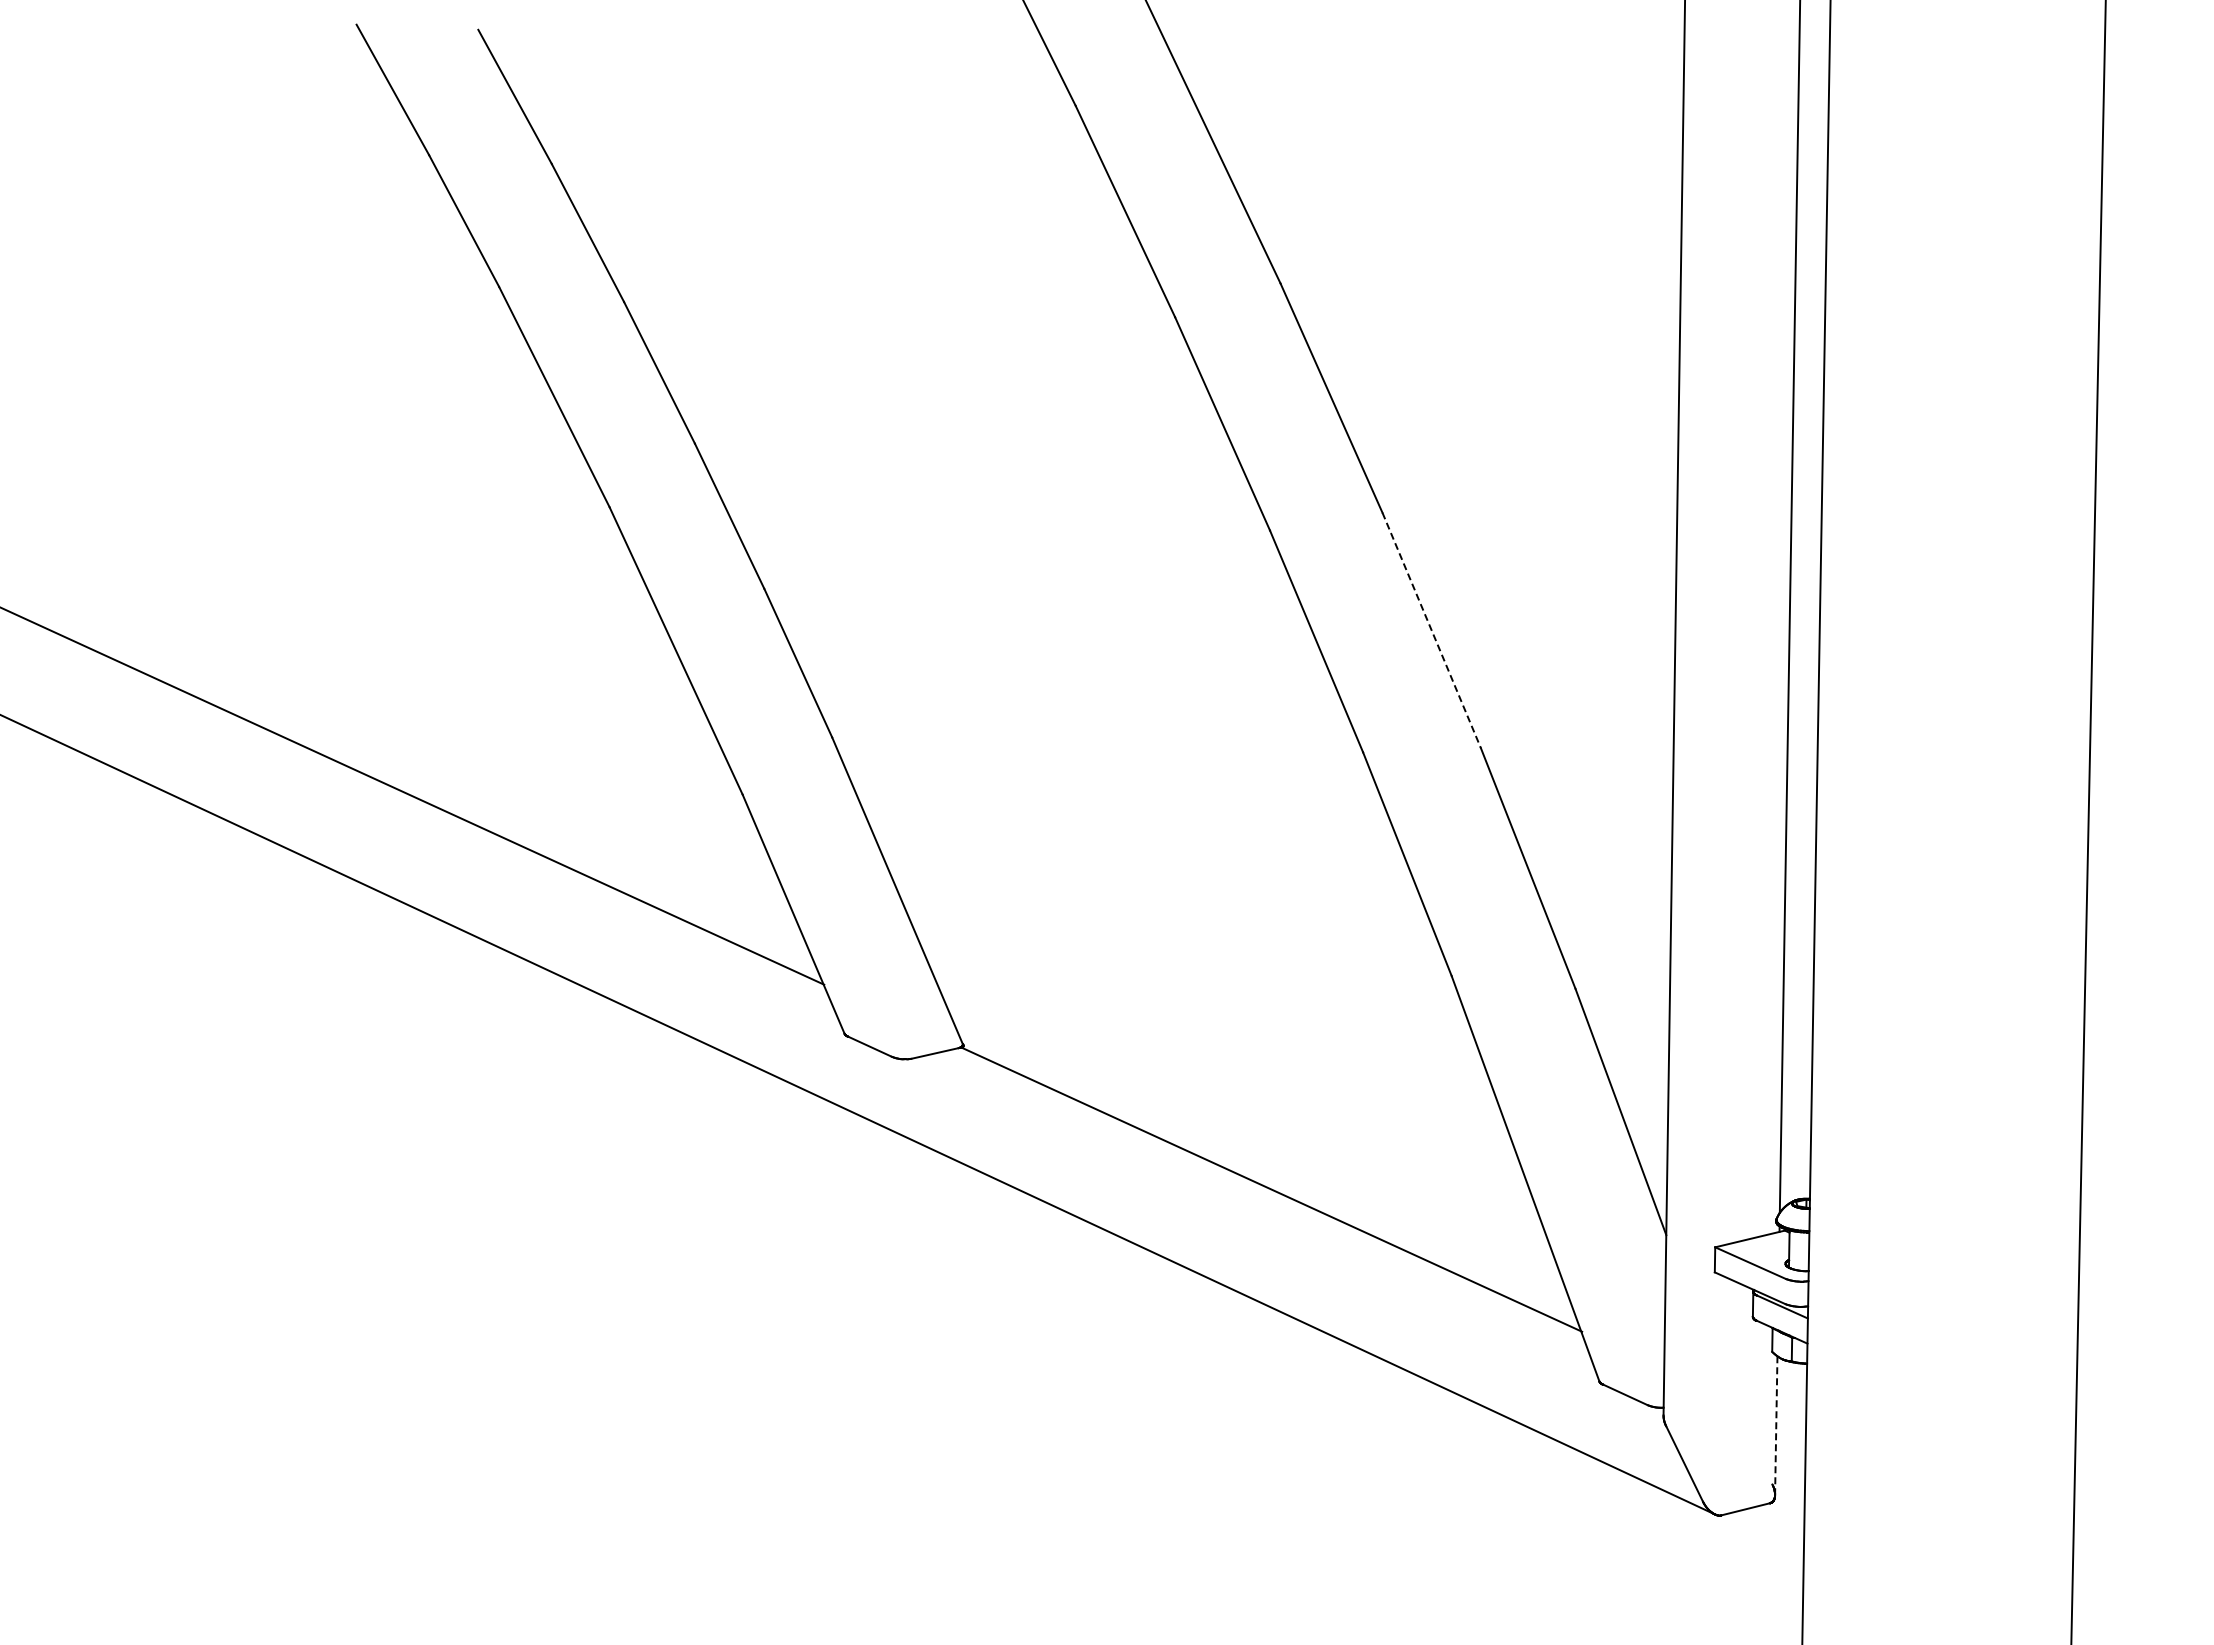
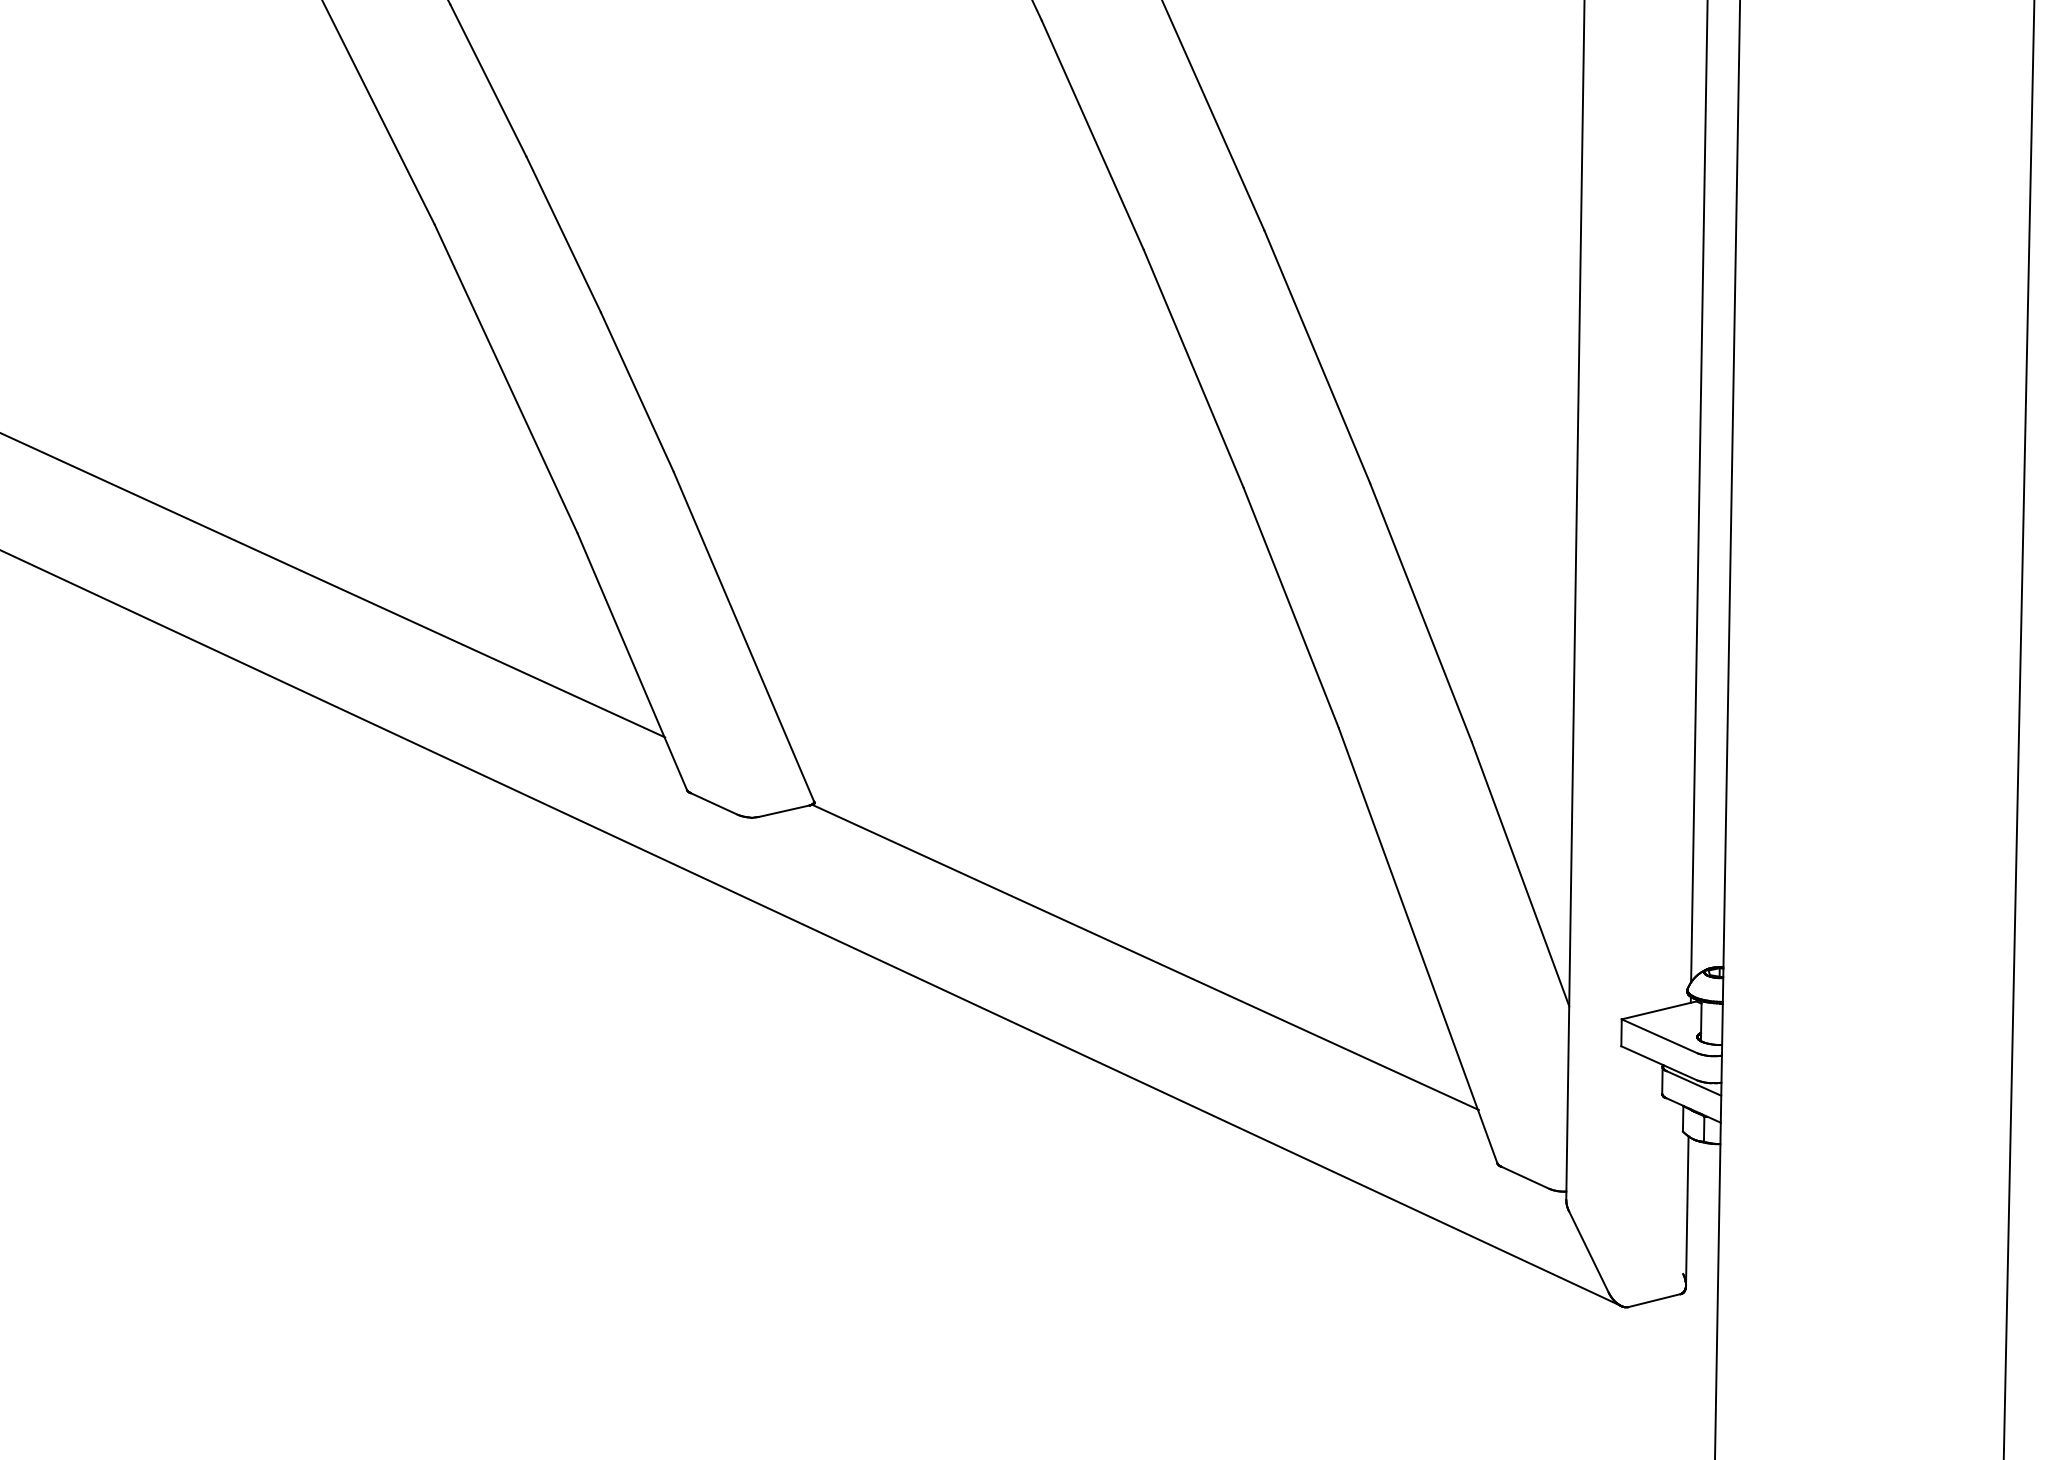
line: (1431, 630) -> (1317, 357), dashed -> solid
line: (1776, 1426) -> (1687, 1211), dashed -> solid

